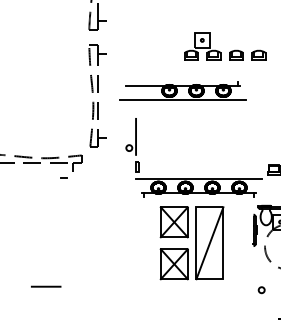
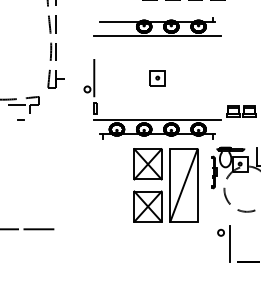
part: (182, 90) -> (157, 26), moved
part: (198, 136) -> (157, 77), added
part: (191, 243) -> (165, 185), moved
line: (80, 286) -> (38, 229), added
line: (270, 301) -> (229, 244), added

